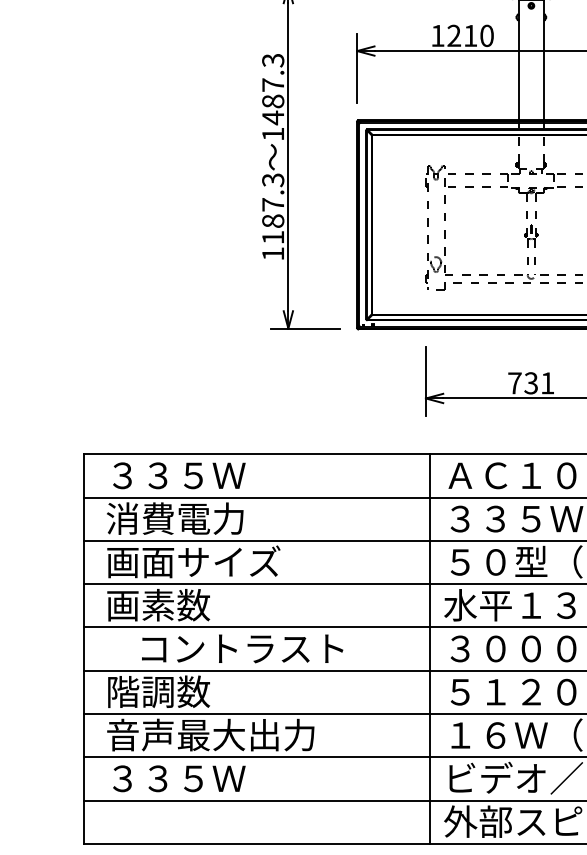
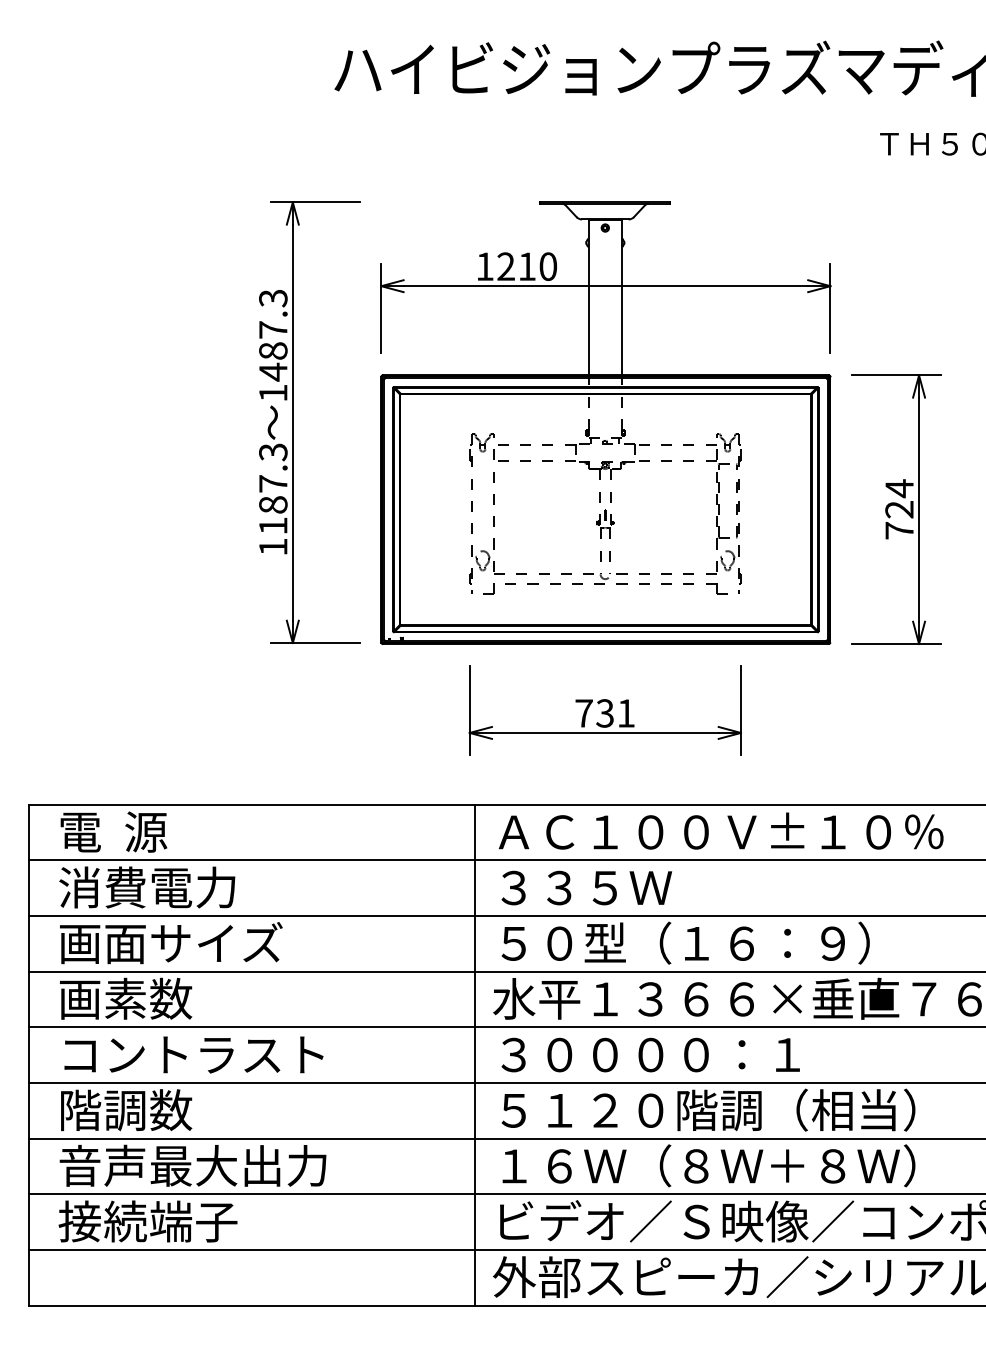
text: (176, 475) -> (148, 831), ３３５Ｗ -> 電  源
text: (242, 648) -> (193, 1054), moved
text: (175, 778) -> (147, 1221), ３３５Ｗ -> 接続端子

